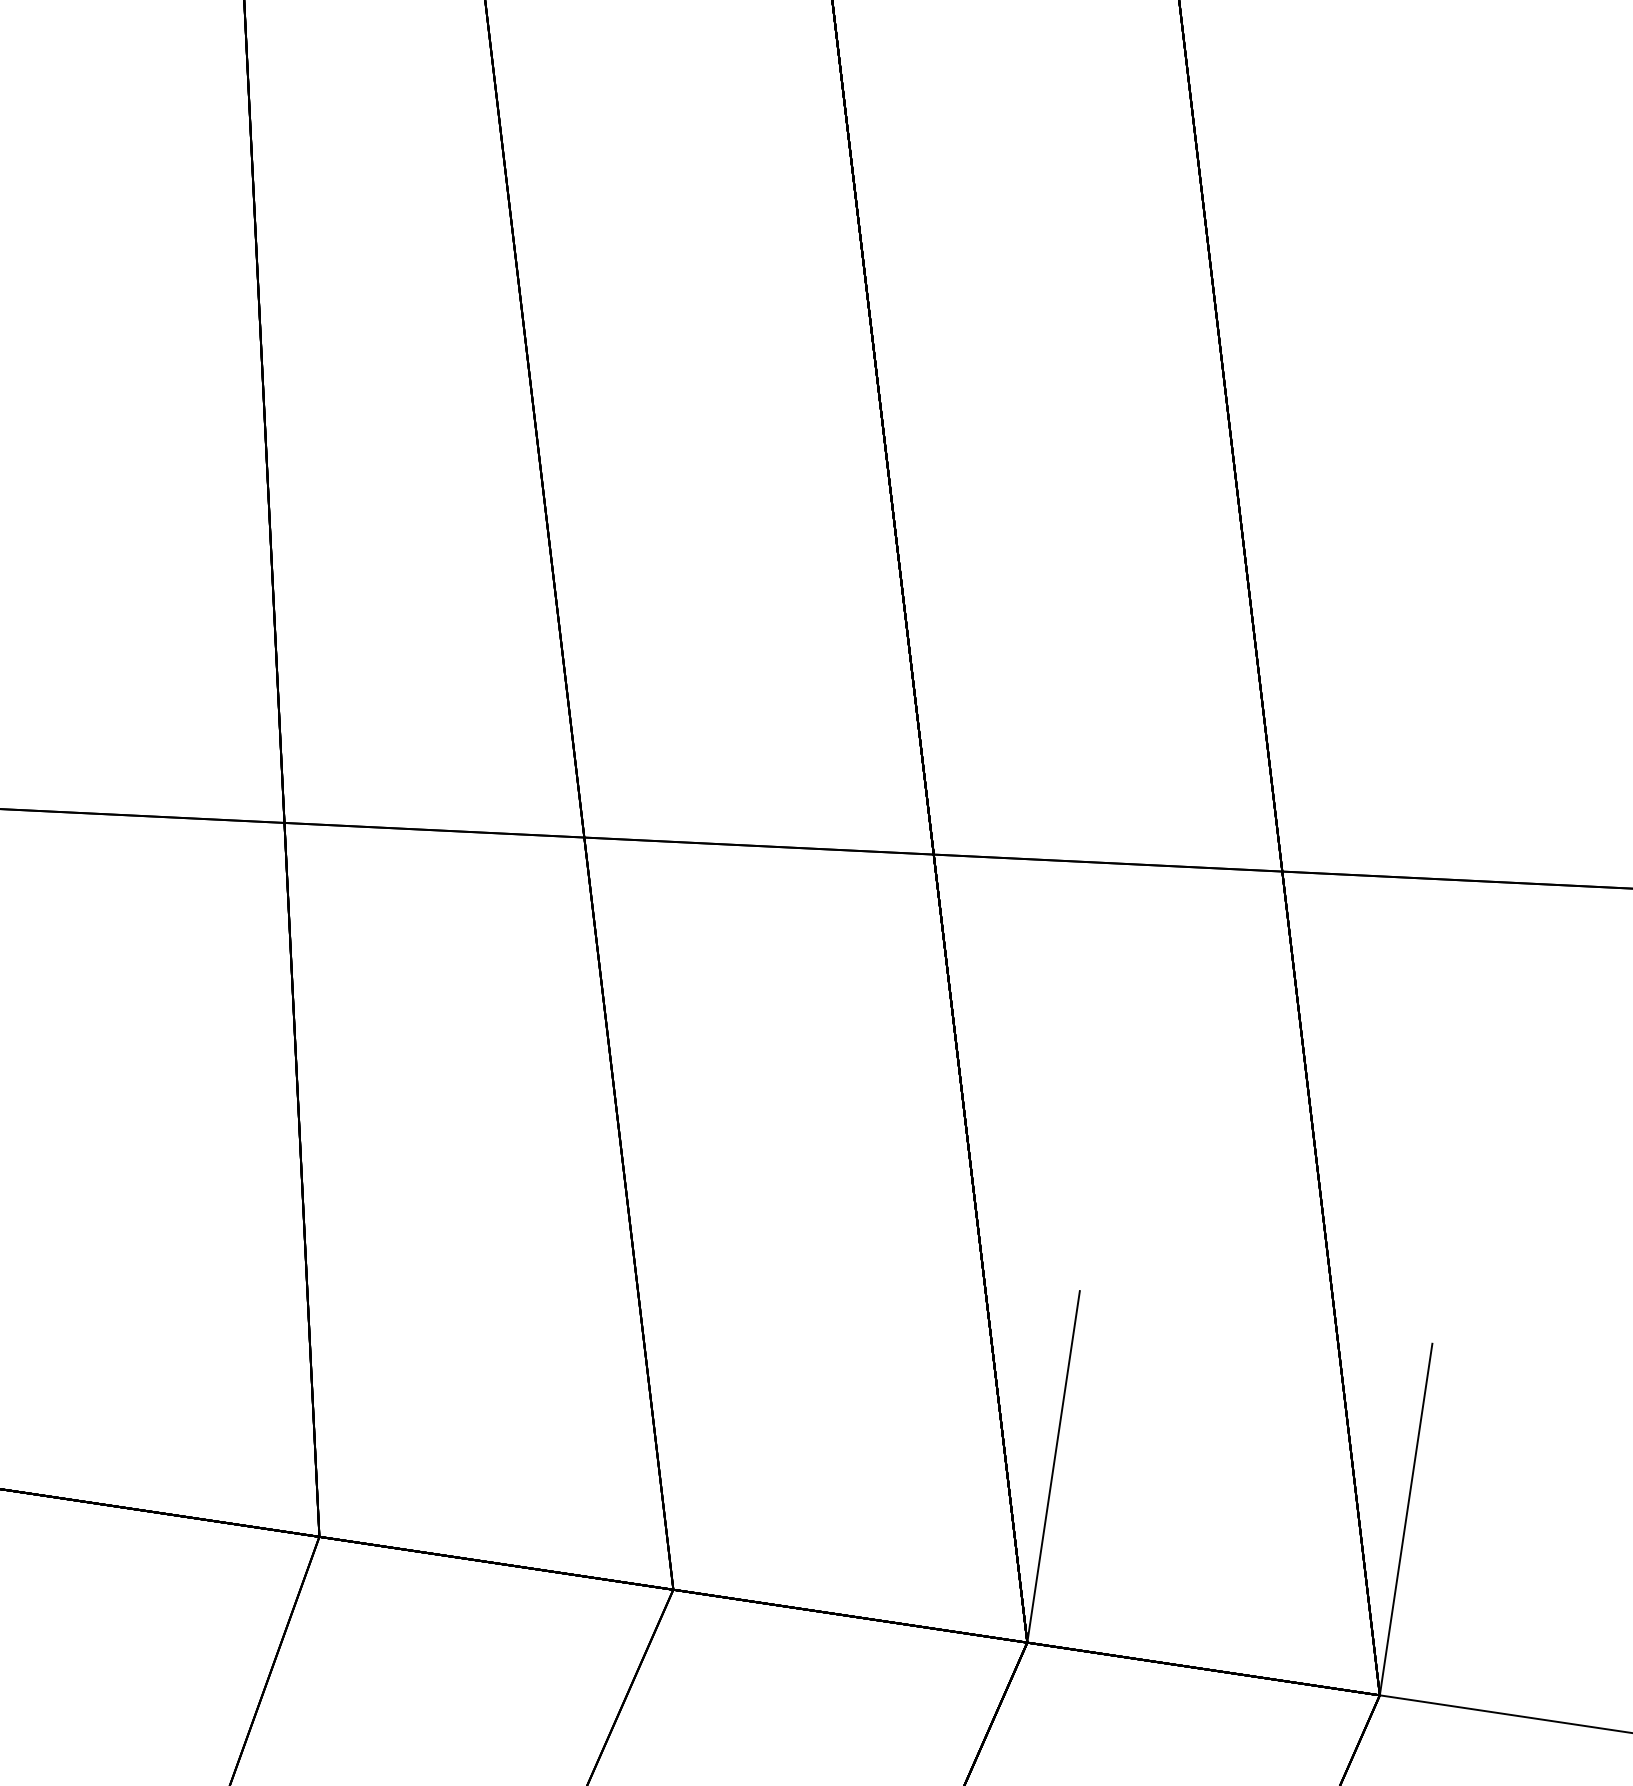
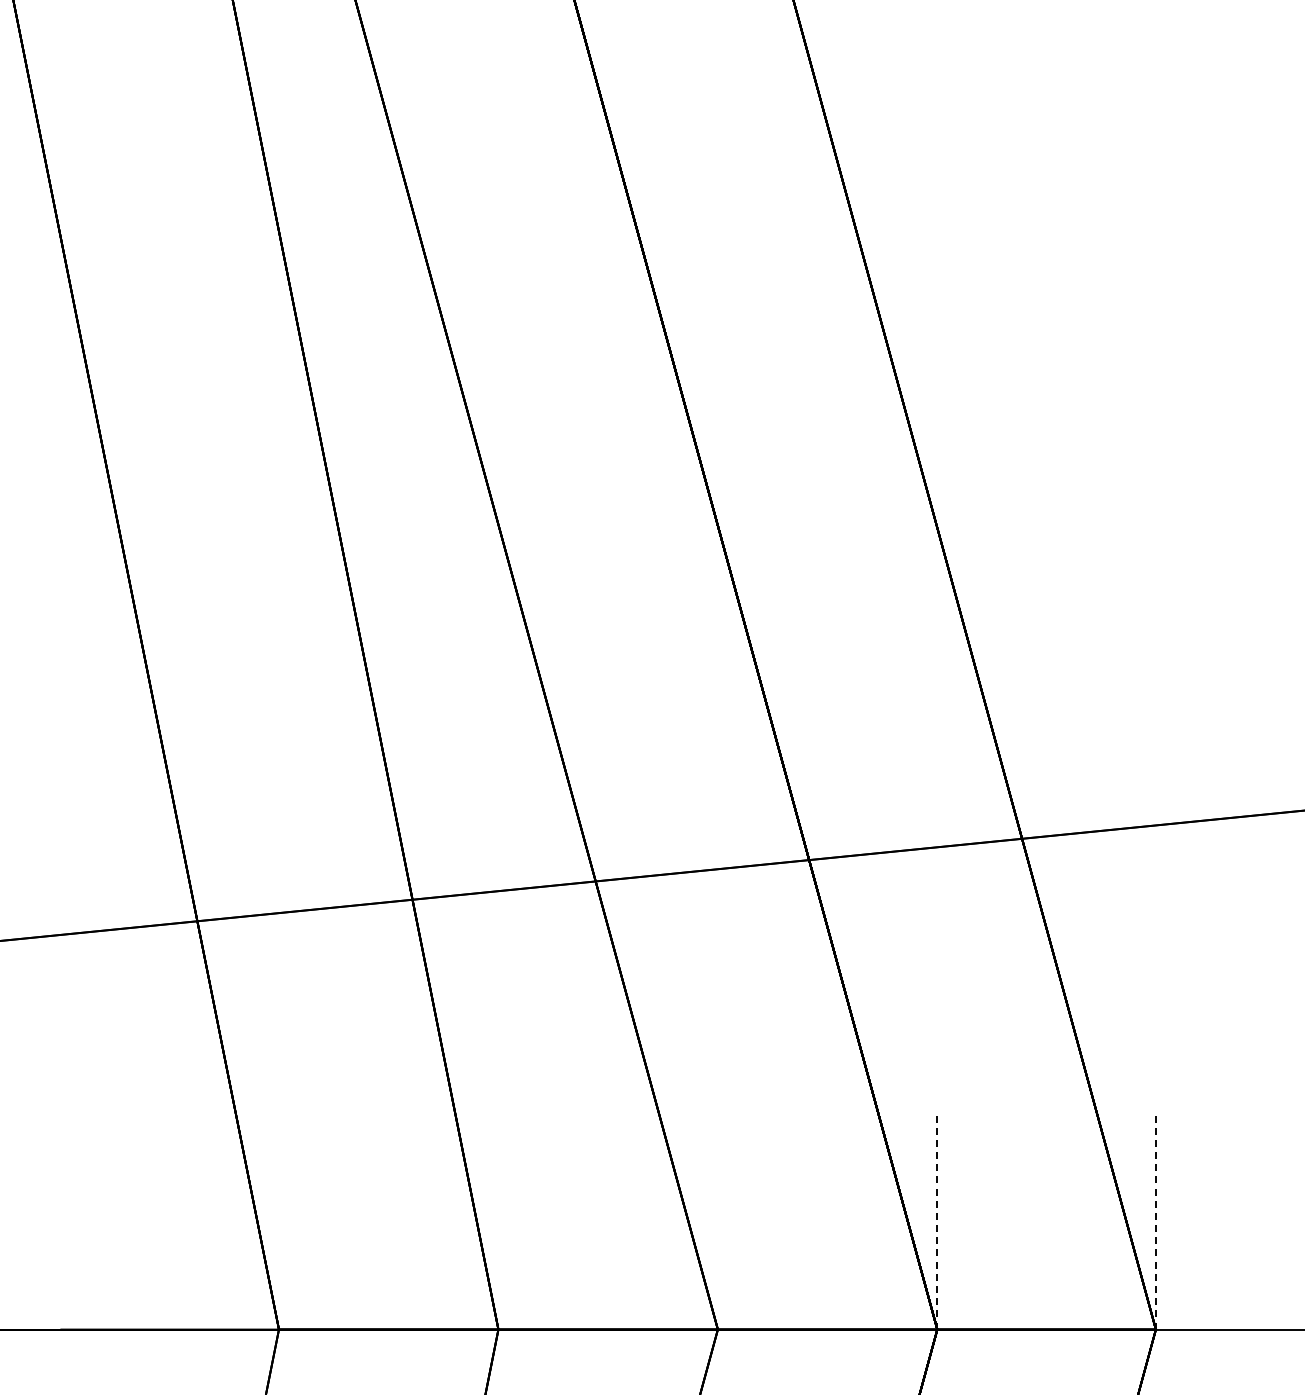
line: (1054, 1465) -> (937, 1219), solid -> dashed
line: (1405, 1517) -> (1155, 1219), solid -> dashed

